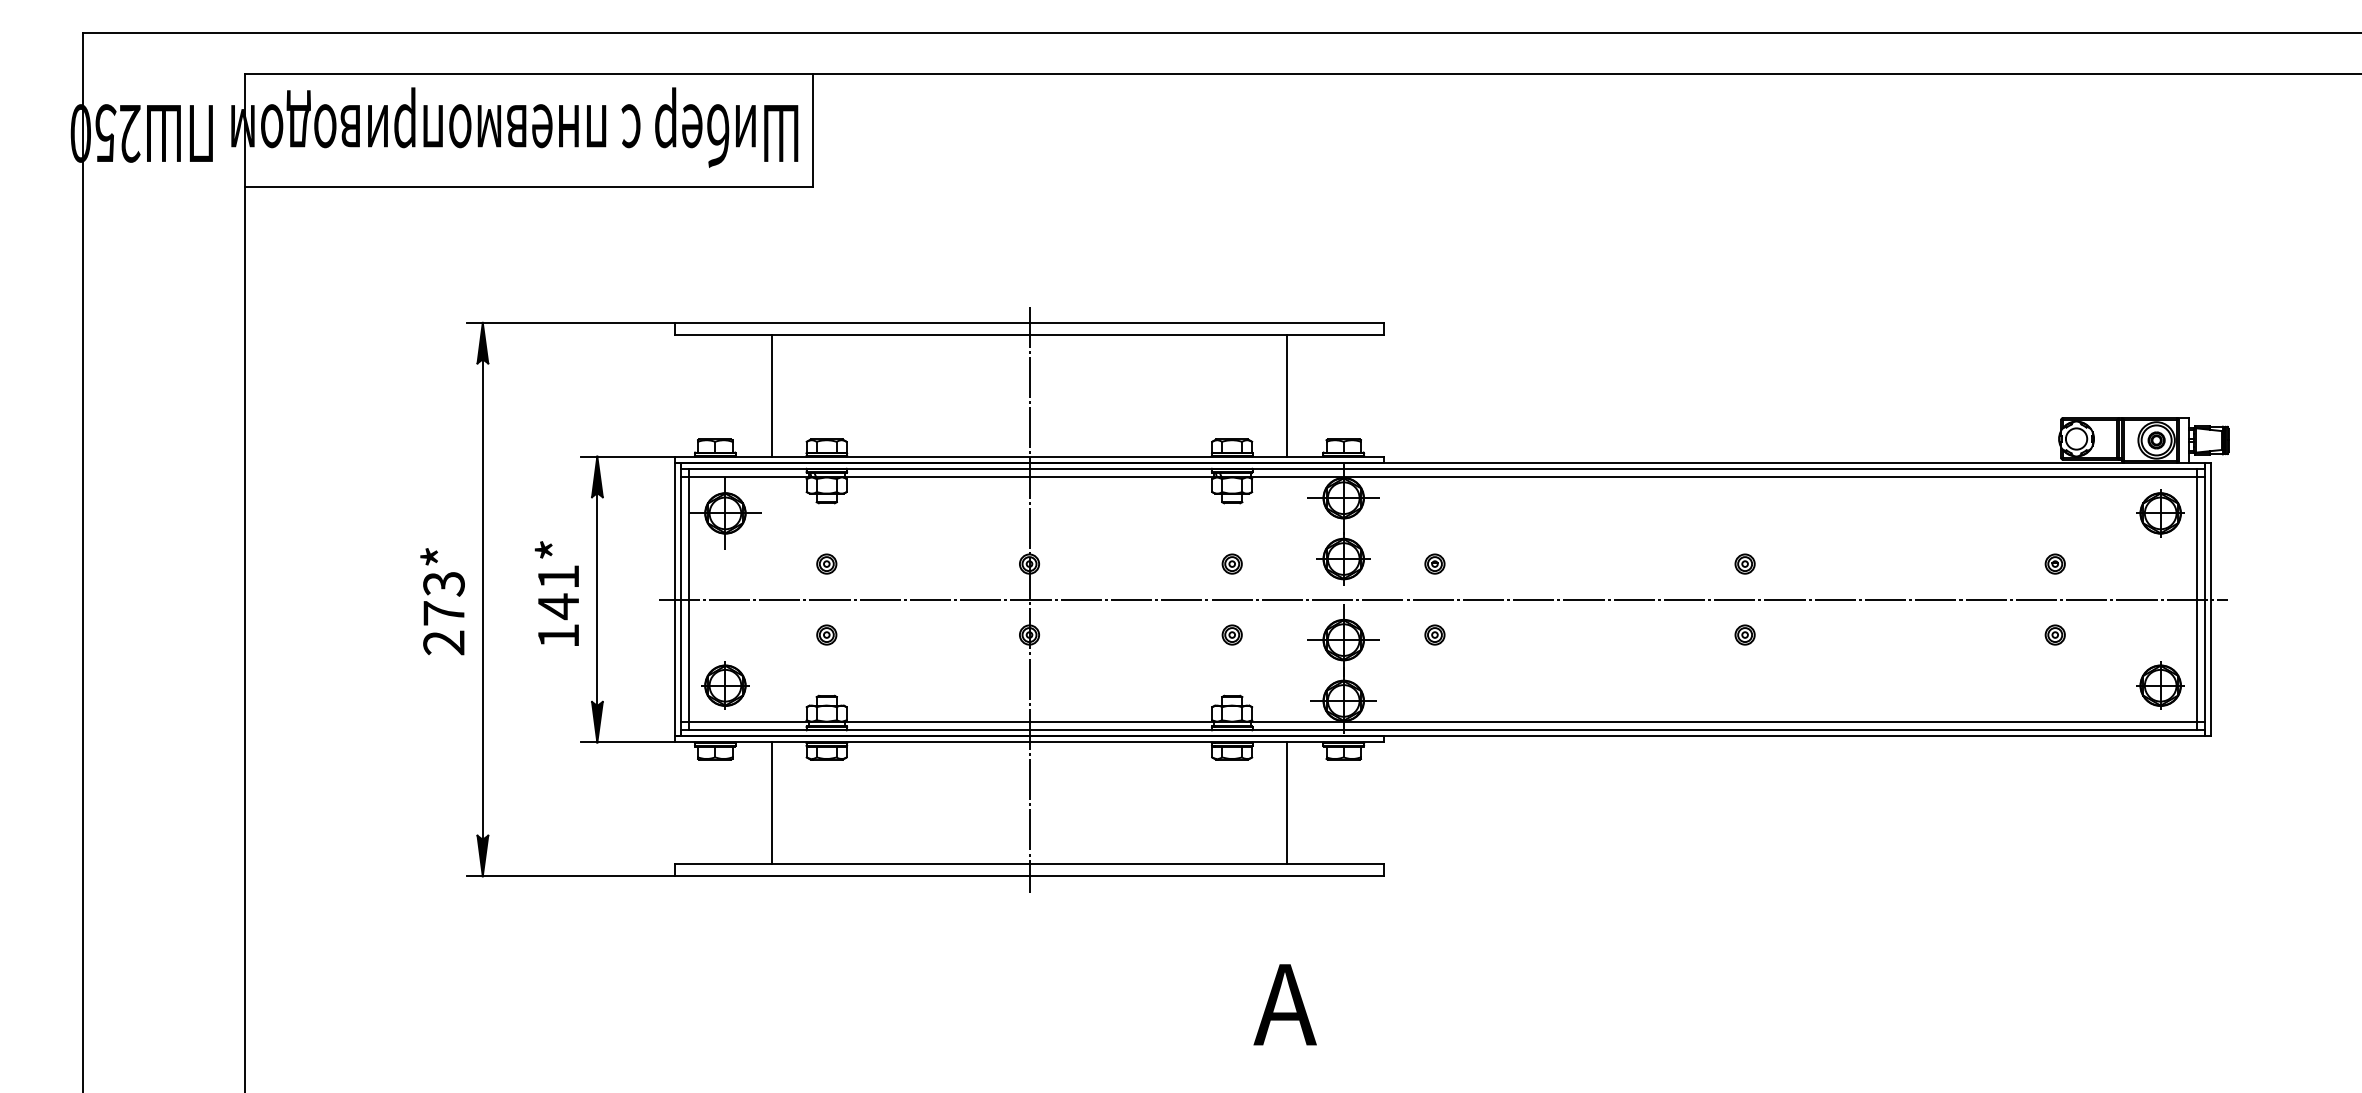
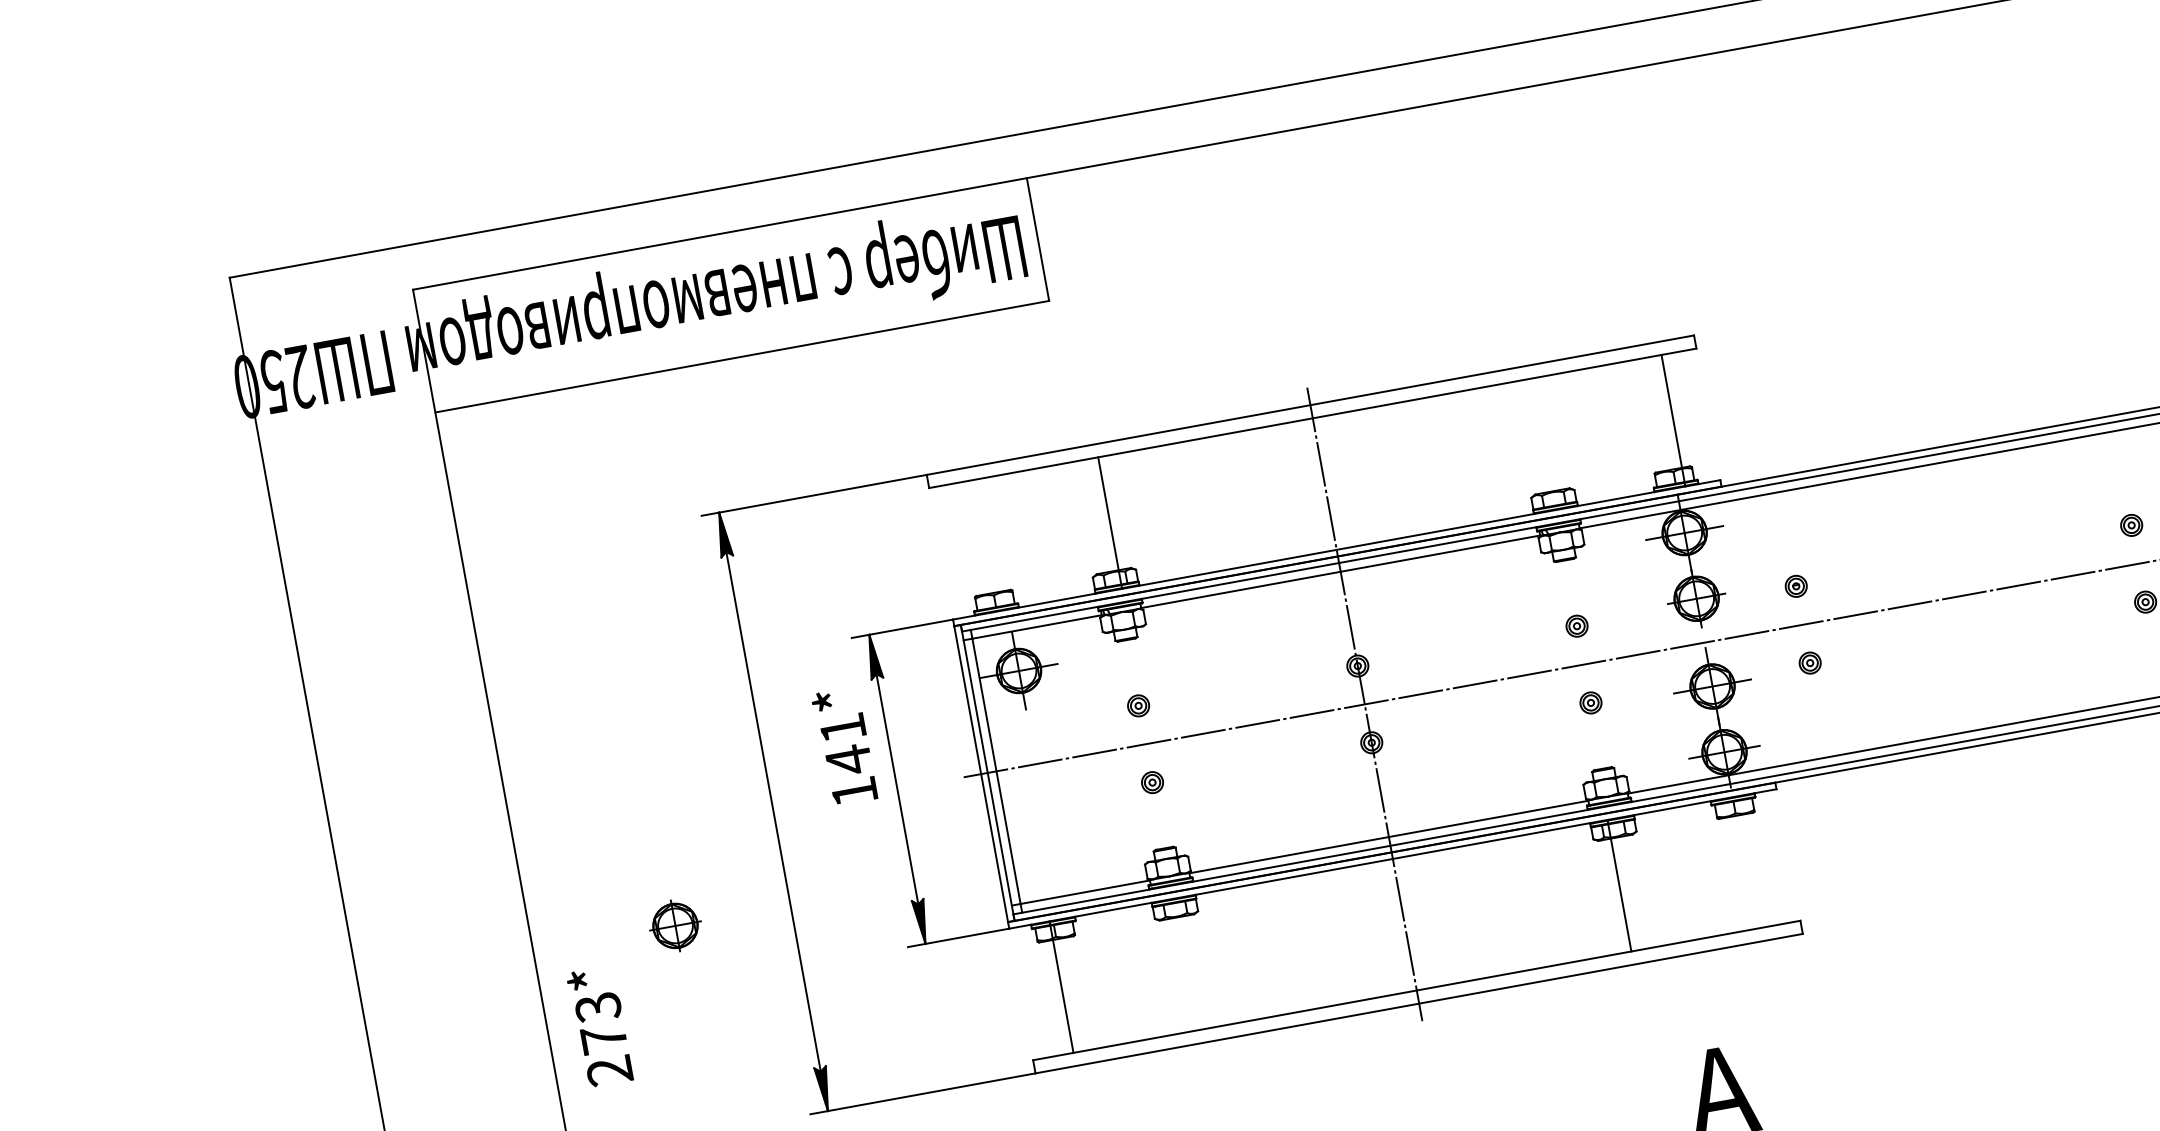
line: (772, 395) -> (1110, 522), moved
line: (1286, 395) -> (1672, 420), moved
text: (556, 593) -> (844, 746), moved
text: (442, 601) -> (600, 1026), moved
part: (725, 685) -> (675, 925), moved
line: (772, 803) -> (1062, 987), moved
line: (1286, 803) -> (1618, 886), moved

